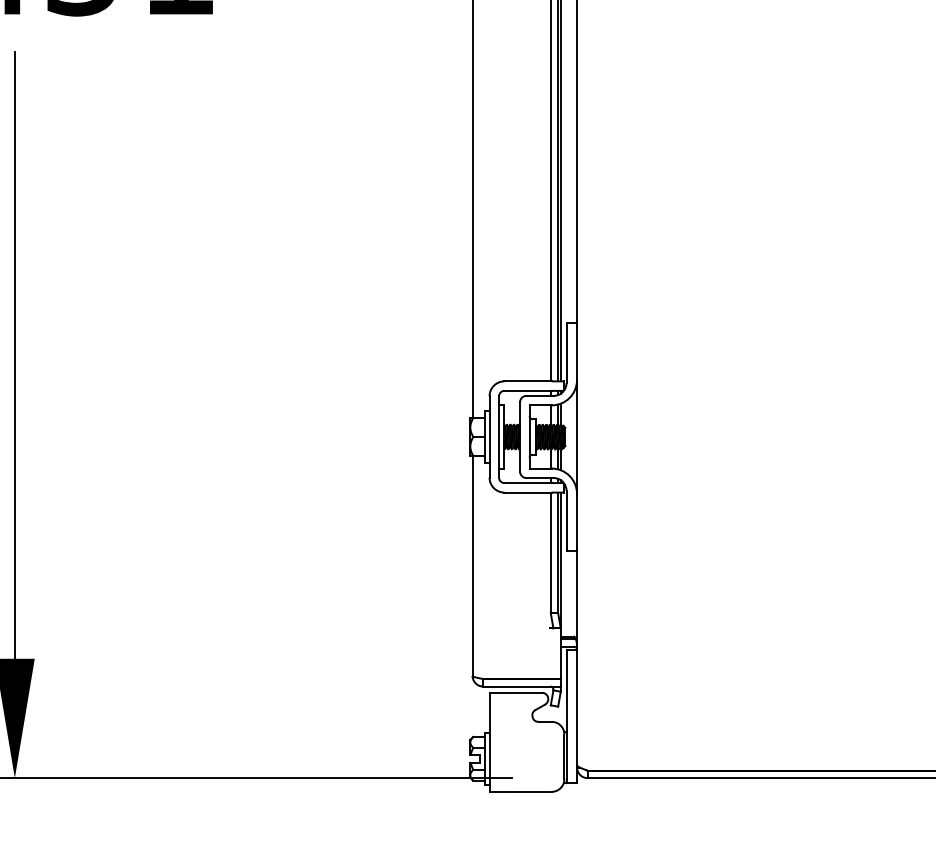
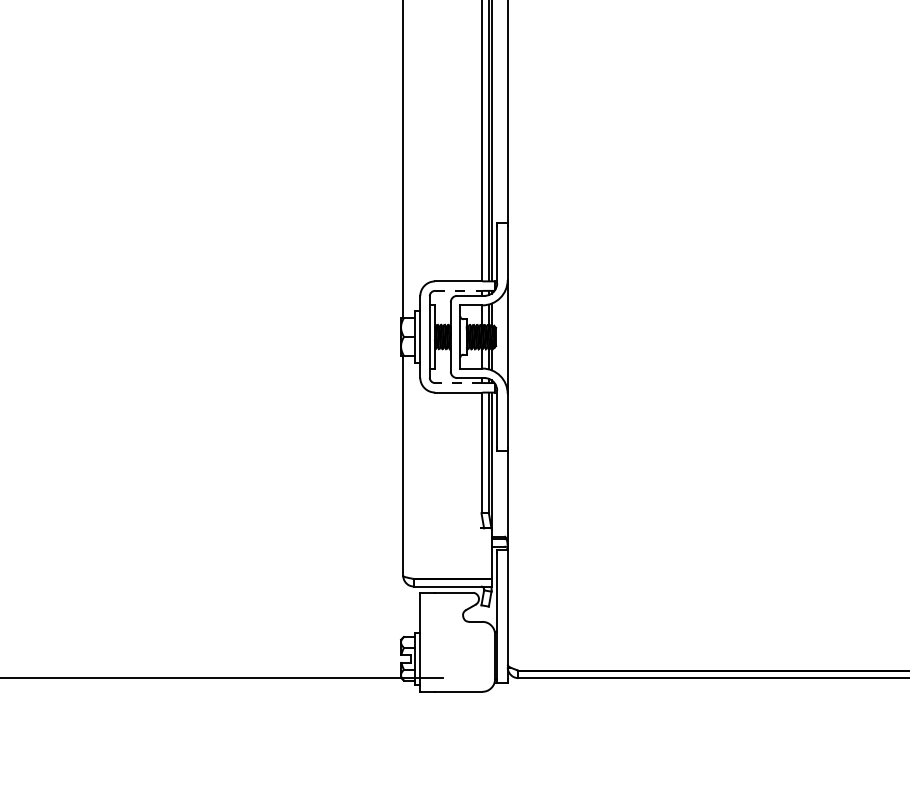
line: (528, 390) -> (459, 290), solid -> dashed
line: (528, 483) -> (459, 383), solid -> dashed

